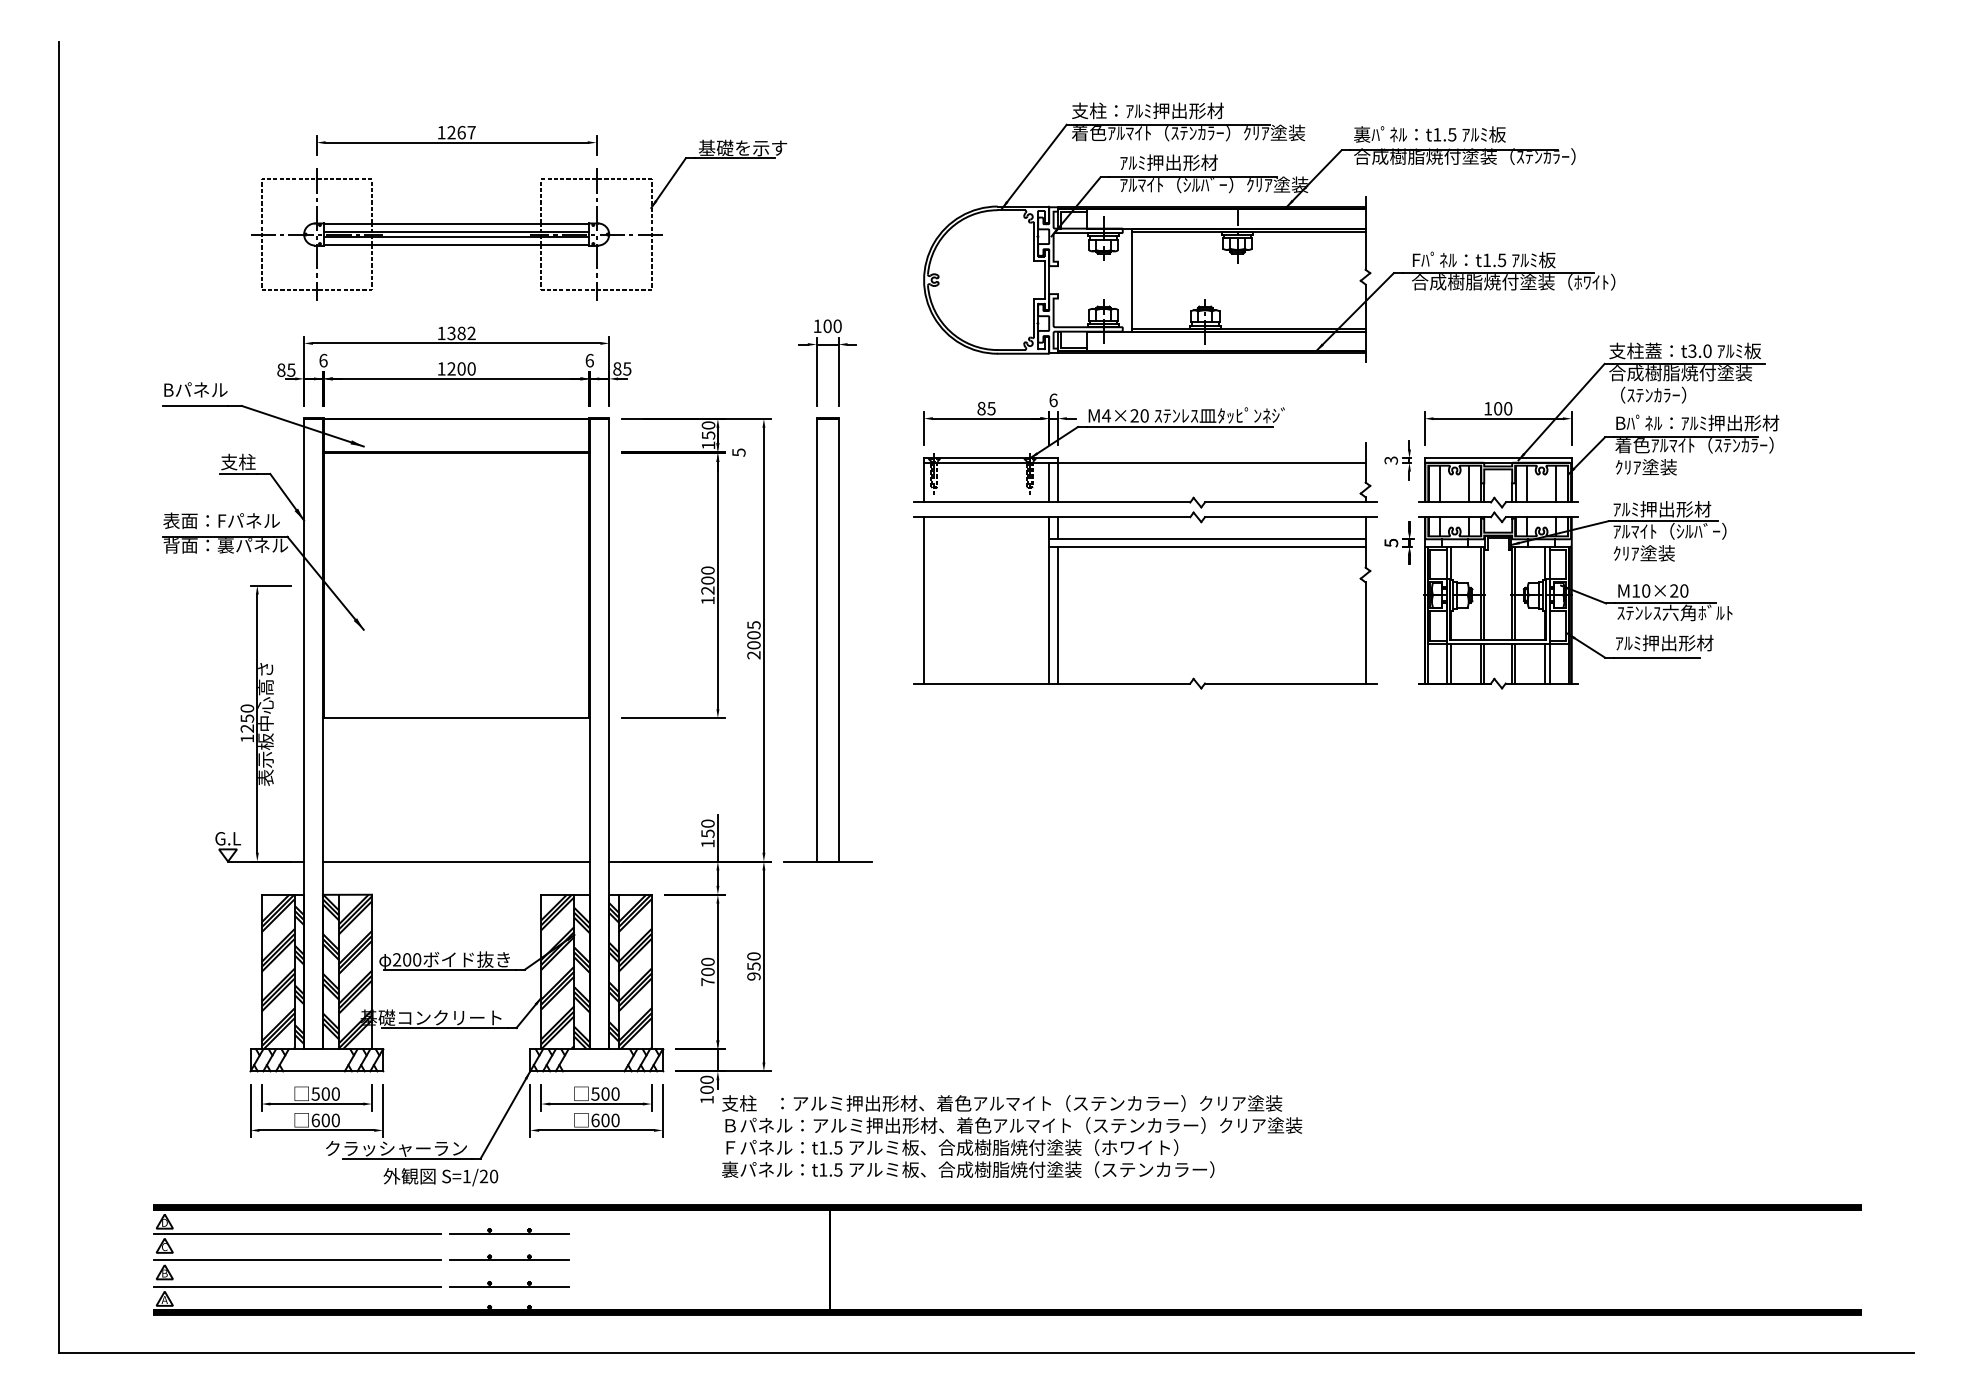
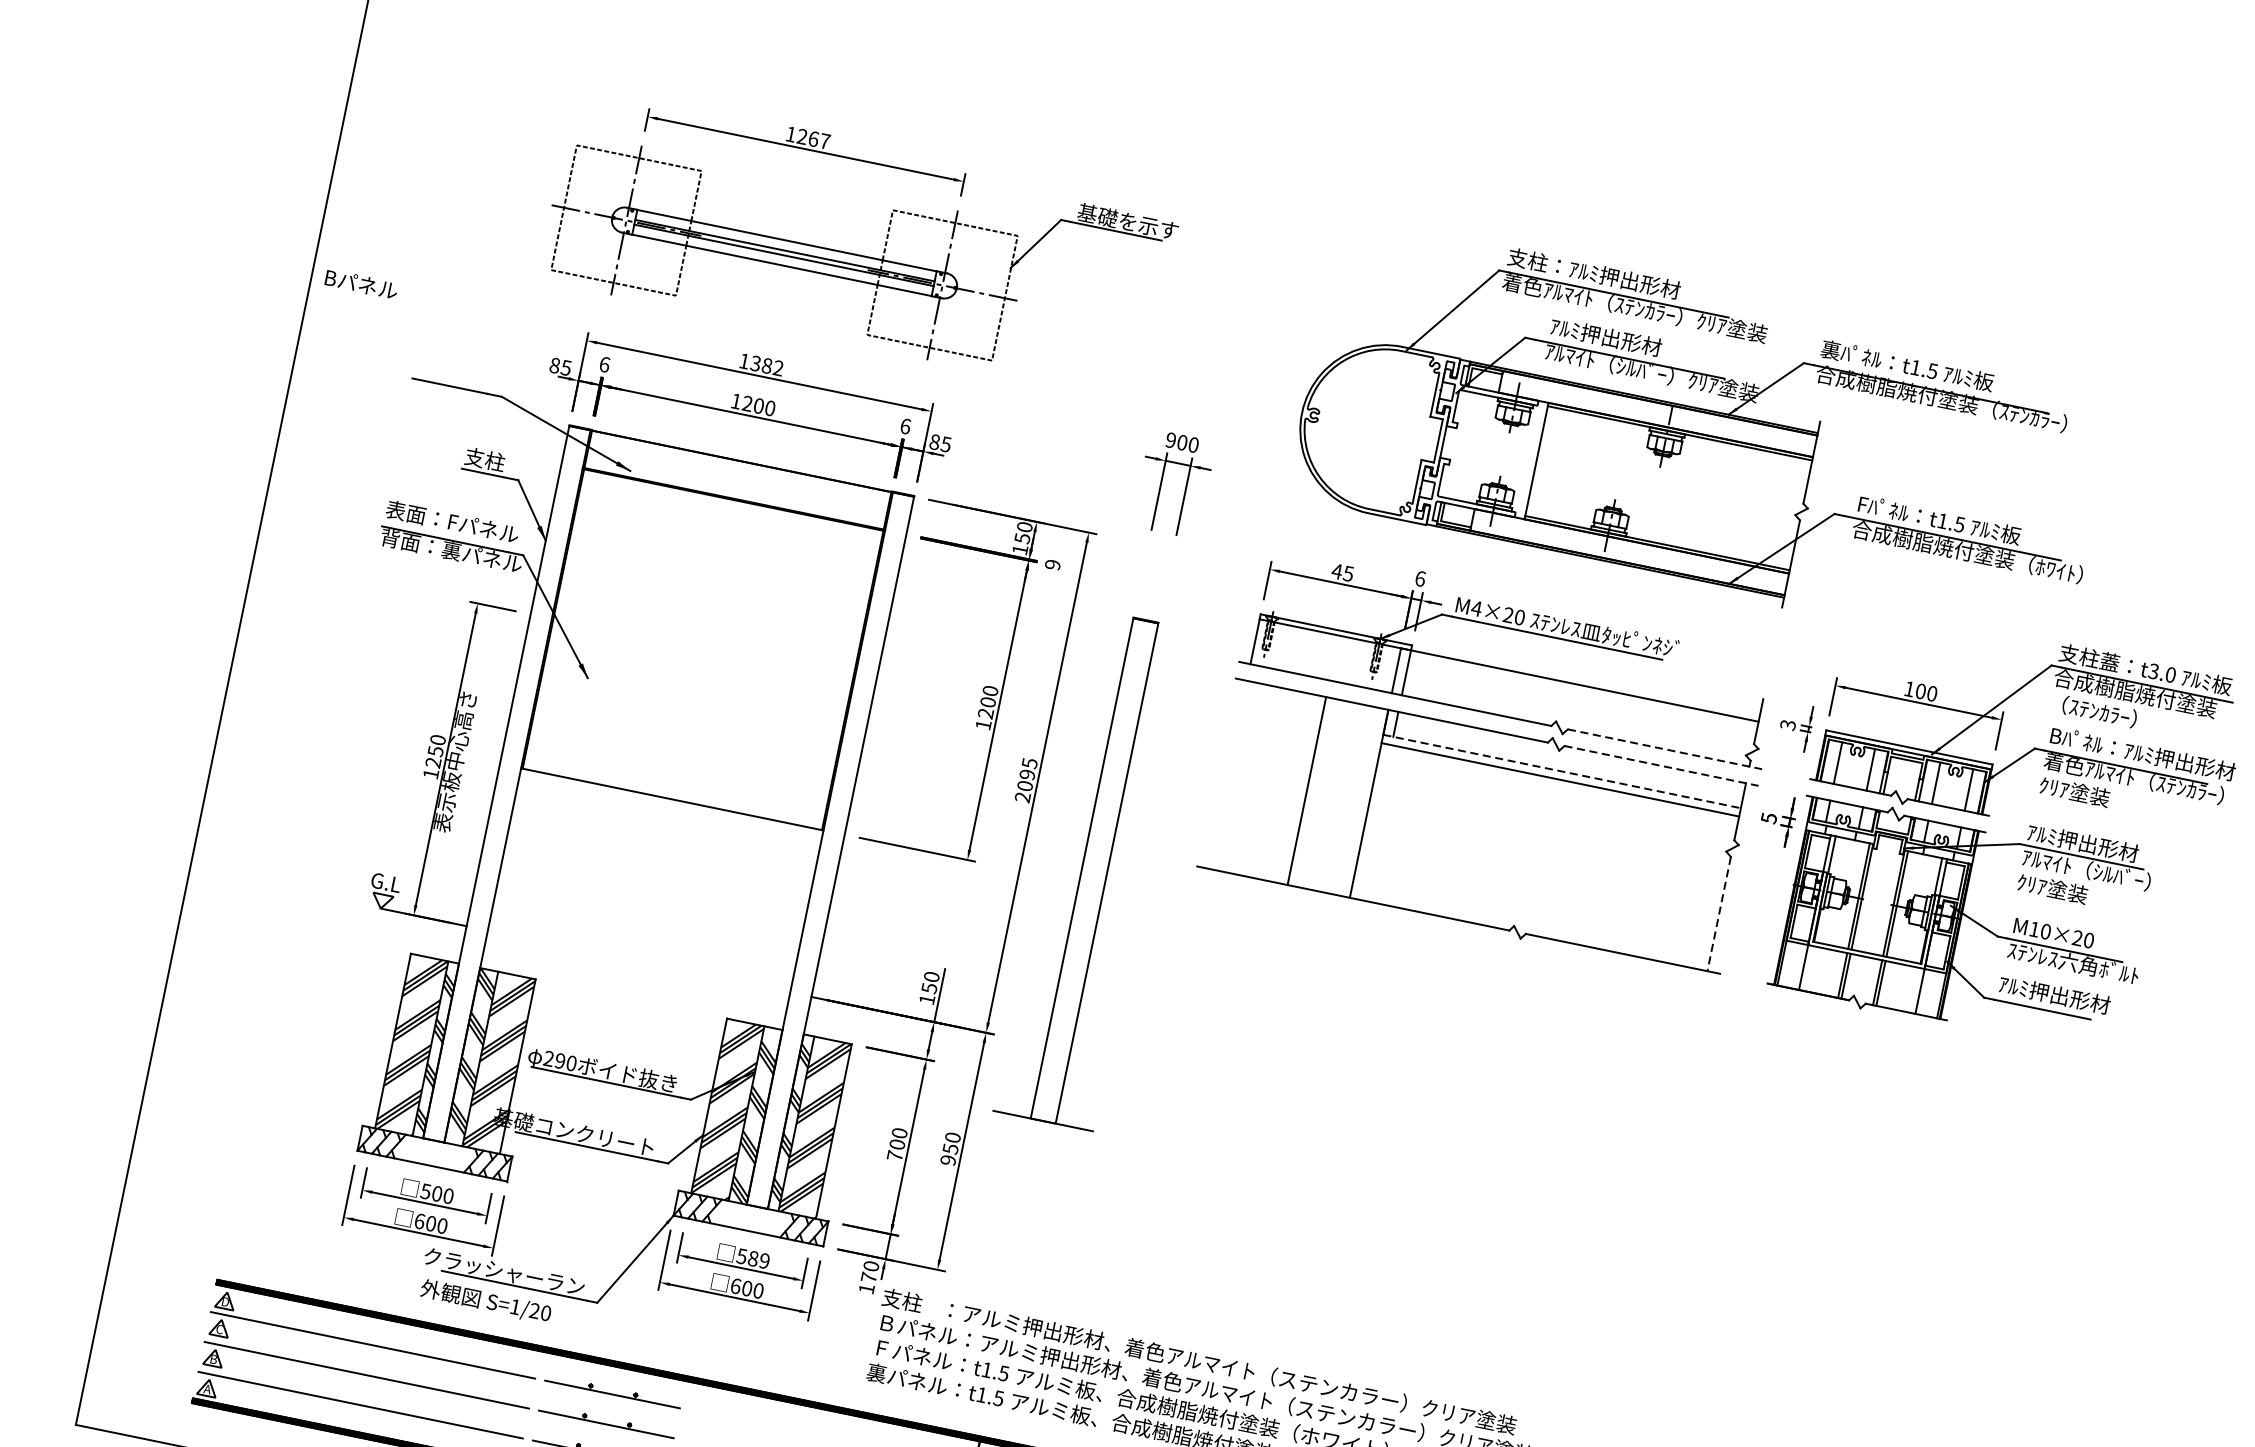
text: (817, 326) -> (1170, 440), 100 -> 900
text: (195, 389) -> (361, 283), moved
text: (981, 408) -> (1337, 571), 85 -> 45
text: (738, 452) -> (1052, 564), 5 -> 9
line: (1290, 502) -> (1664, 749), solid -> dashed
line: (1290, 517) -> (1661, 766), solid -> dashed
line: (1207, 539) -> (1562, 771), solid -> dashed
line: (924, 600) -> (1307, 791), moved
line: (1058, 614) -> (1376, 821), removed
line: (1365, 632) -> (1719, 913), solid -> dashed
text: (753, 635) -> (1026, 774), 2005 -> 2095
part: (827, 639) -> (1094, 870), moved
line: (1451, 663) -> (1809, 968), removed
line: (1545, 663) -> (1915, 990), removed
line: (456, 861) -> (638, 961), removed
text: (407, 959) -> (560, 1060), 200 -> 290
text: (706, 1089) -> (868, 1277), 100 -> 170
text: (610, 1093) -> (759, 1259), 500 -> 589
text: (440, 1177) -> (485, 1302), moved

